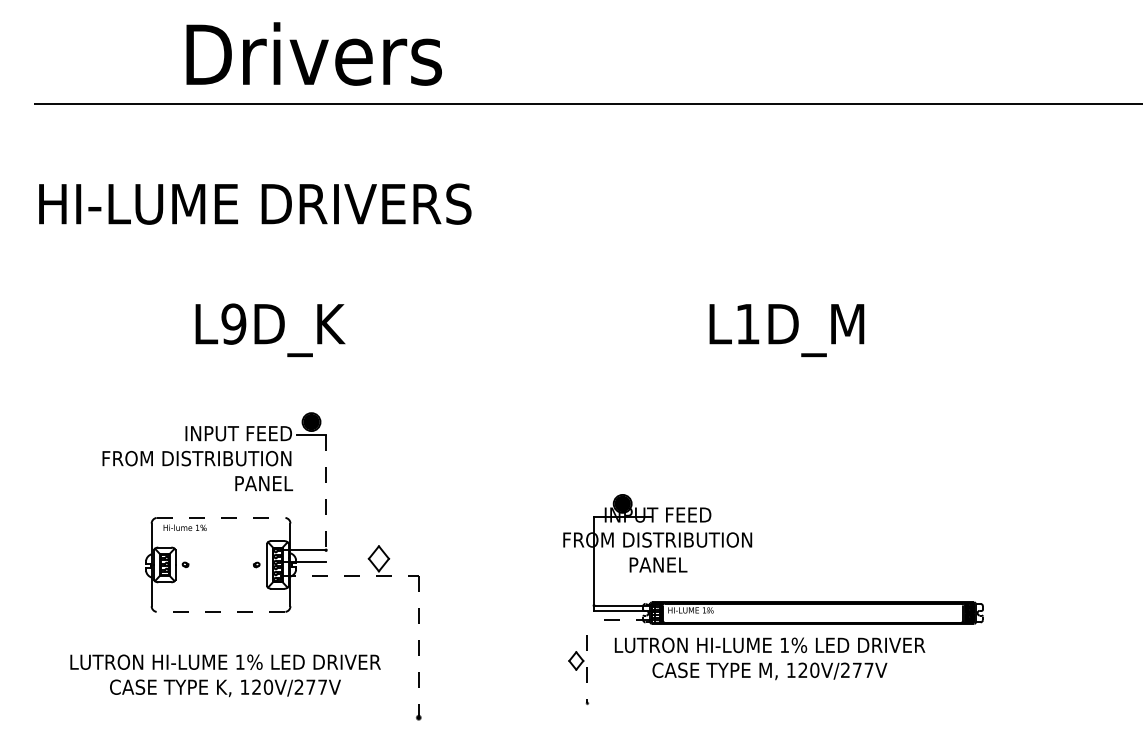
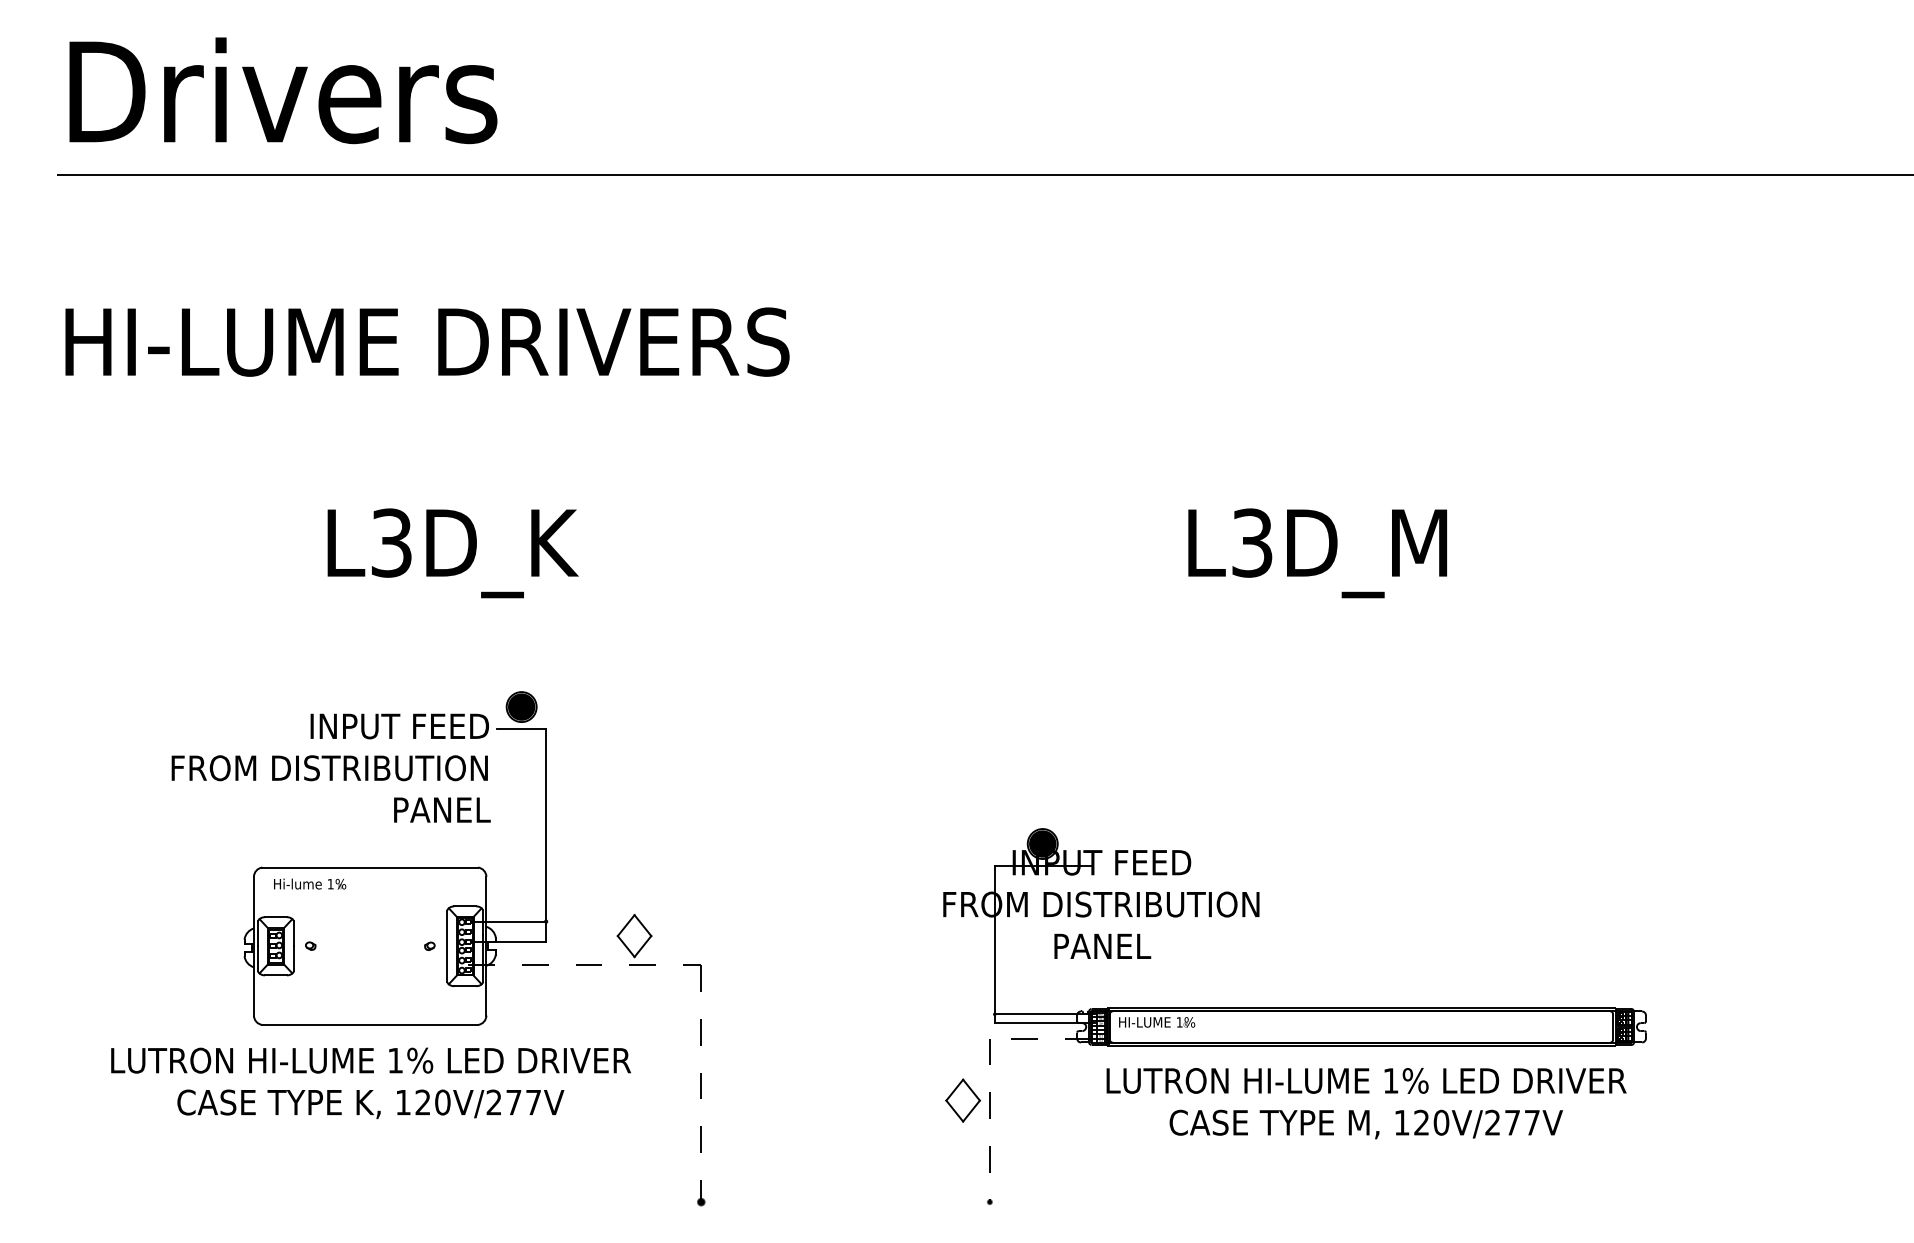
text: (313, 53) -> (282, 89), moved
text: (233, 323) -> (390, 541), L9D_K -> L3D_K
text: (747, 323) -> (1251, 541), L1D_M -> L3D_M
line: (326, 498) -> (546, 835), dashed -> solid
line: (221, 517) -> (370, 866), dashed -> solid
line: (220, 611) -> (369, 1024), dashed -> solid
text: (769, 658) -> (1365, 1102), moved
part: (578, 669) -> (968, 1121), size x1.43
text: (225, 675) -> (370, 1082), moved

